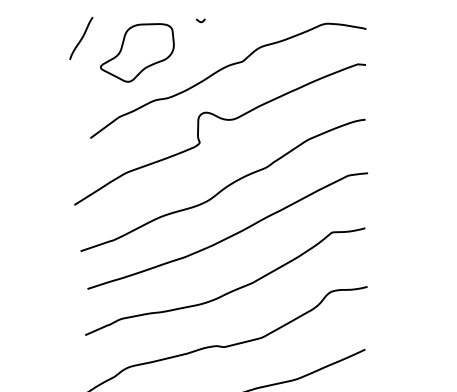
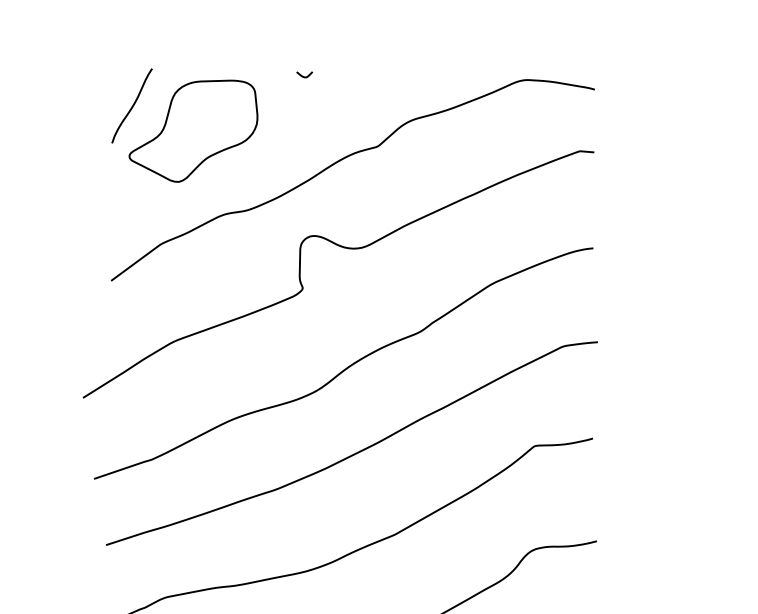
line: (81, 38) -> (132, 105), moved

